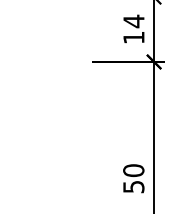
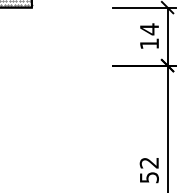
text: (132, 170) -> (148, 162), 50 -> 52

